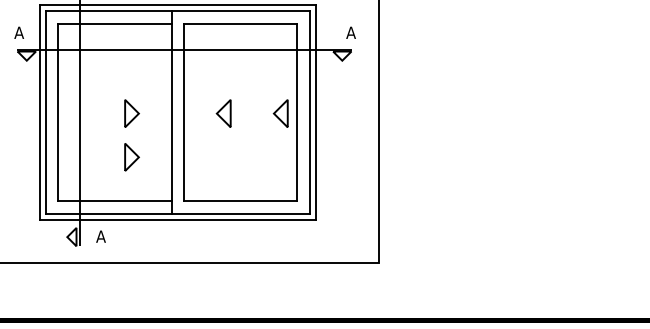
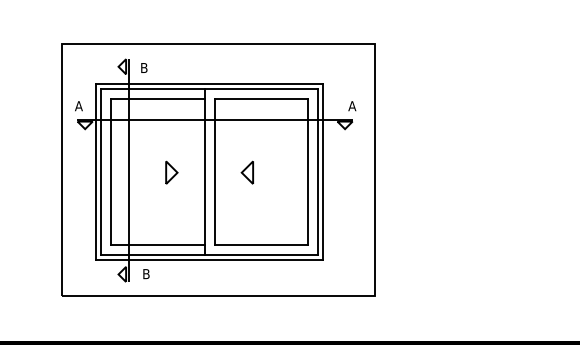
part: (279, 113) -> (293, 172), removed
part: (131, 157) -> (171, 208), removed
text: (101, 237) -> (146, 274), A -> B

